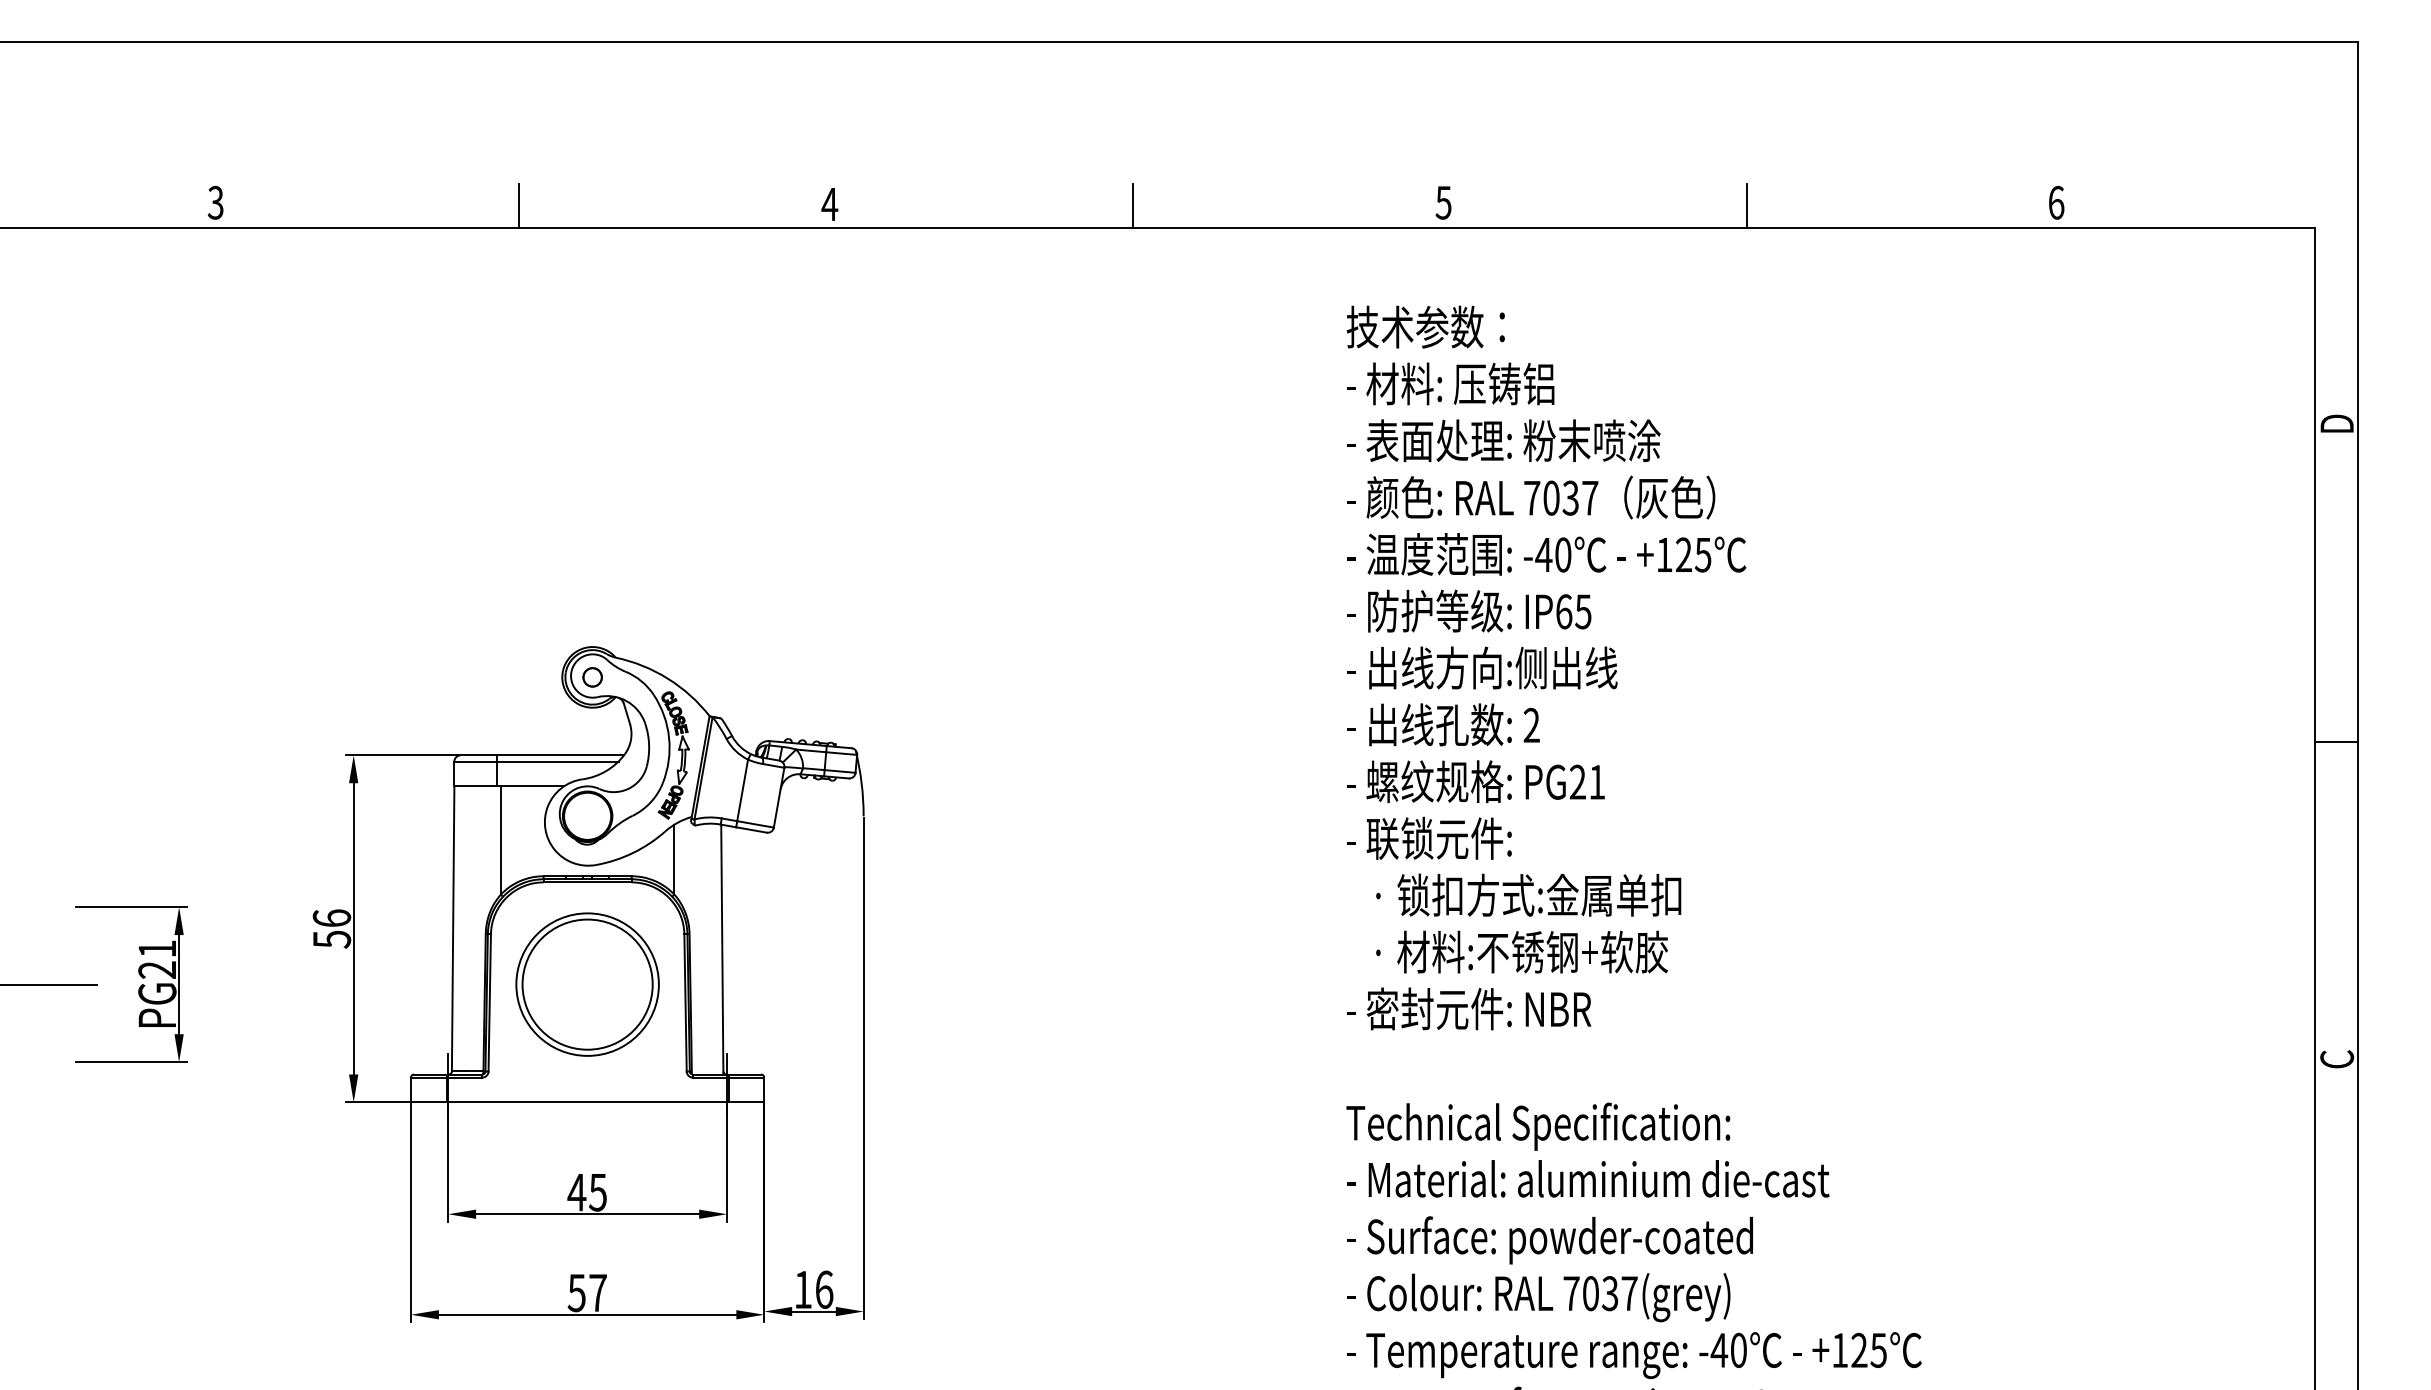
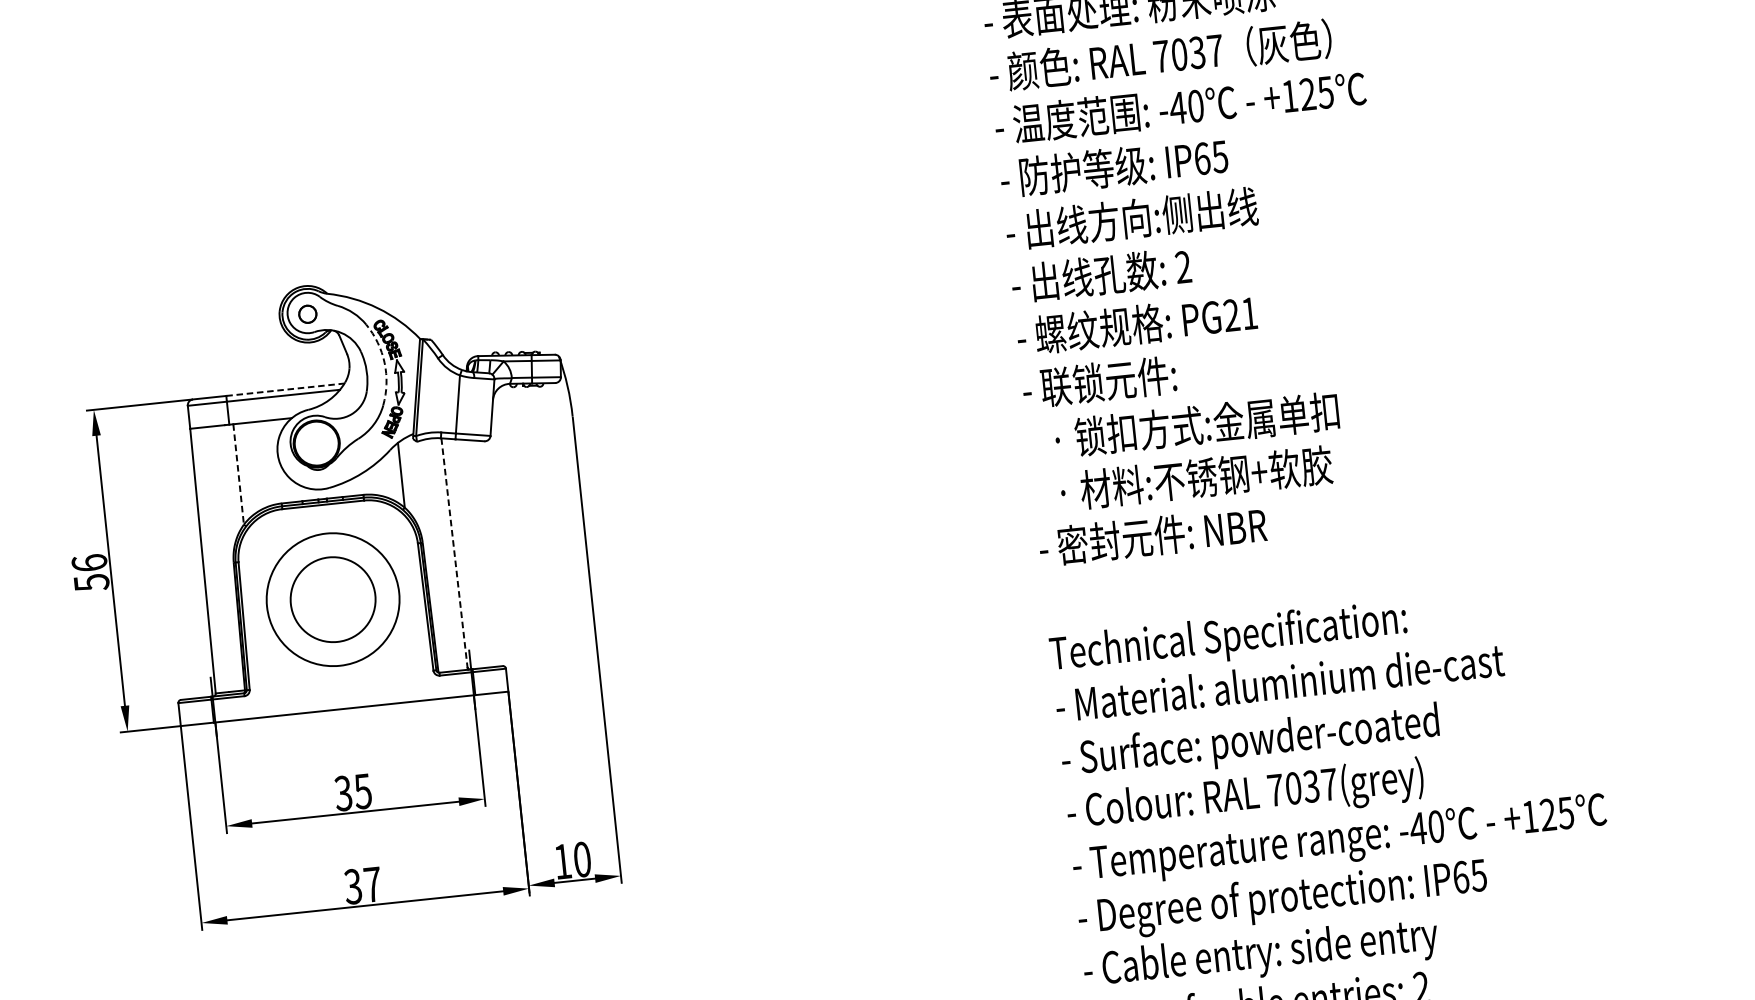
arc: (669, 737) -> (384, 362), solid -> dashed
line: (560, 755) -> (285, 389), solid -> dashed
line: (500, 840) -> (238, 474), solid -> dashed
line: (722, 949) -> (454, 553), solid -> dashed
circle: (587, 984) -> (332, 599), size x0.7
text: (576, 1192) -> (343, 793), 45 -> 35
text: (824, 1289) -> (582, 859), 16 -> 10
text: (576, 1292) -> (352, 886), 57 -> 37

